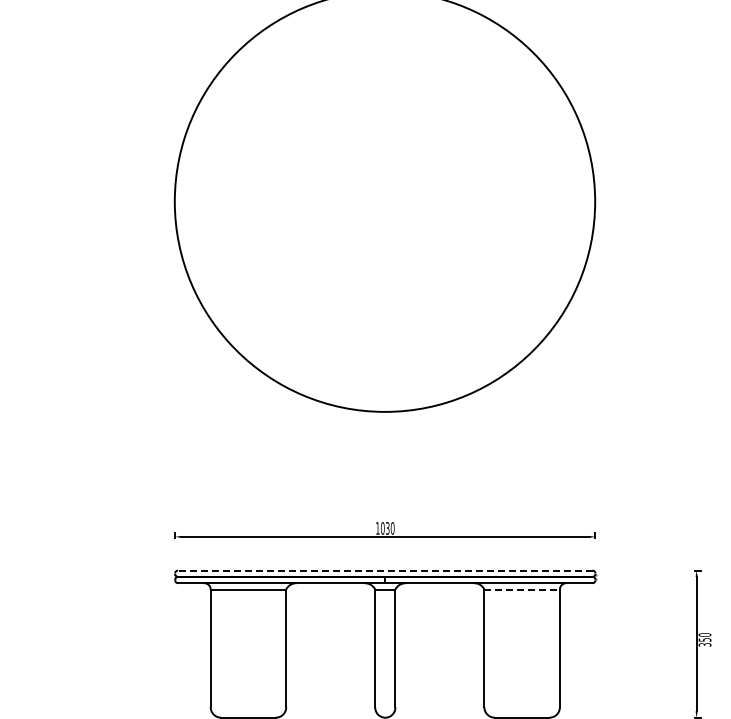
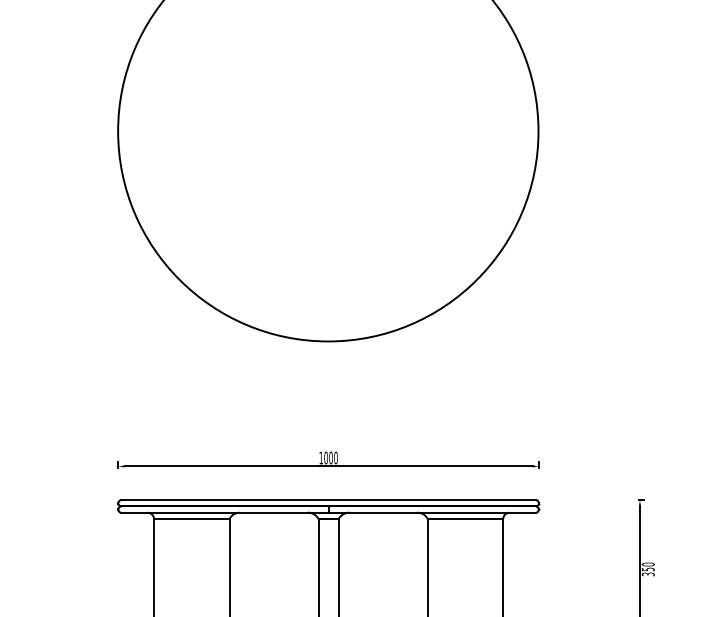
text: (387, 528) -> (330, 458), 1030 -> 1000
line: (384, 570) -> (327, 500), dashed -> solid
line: (522, 589) -> (465, 519), dashed -> solid

